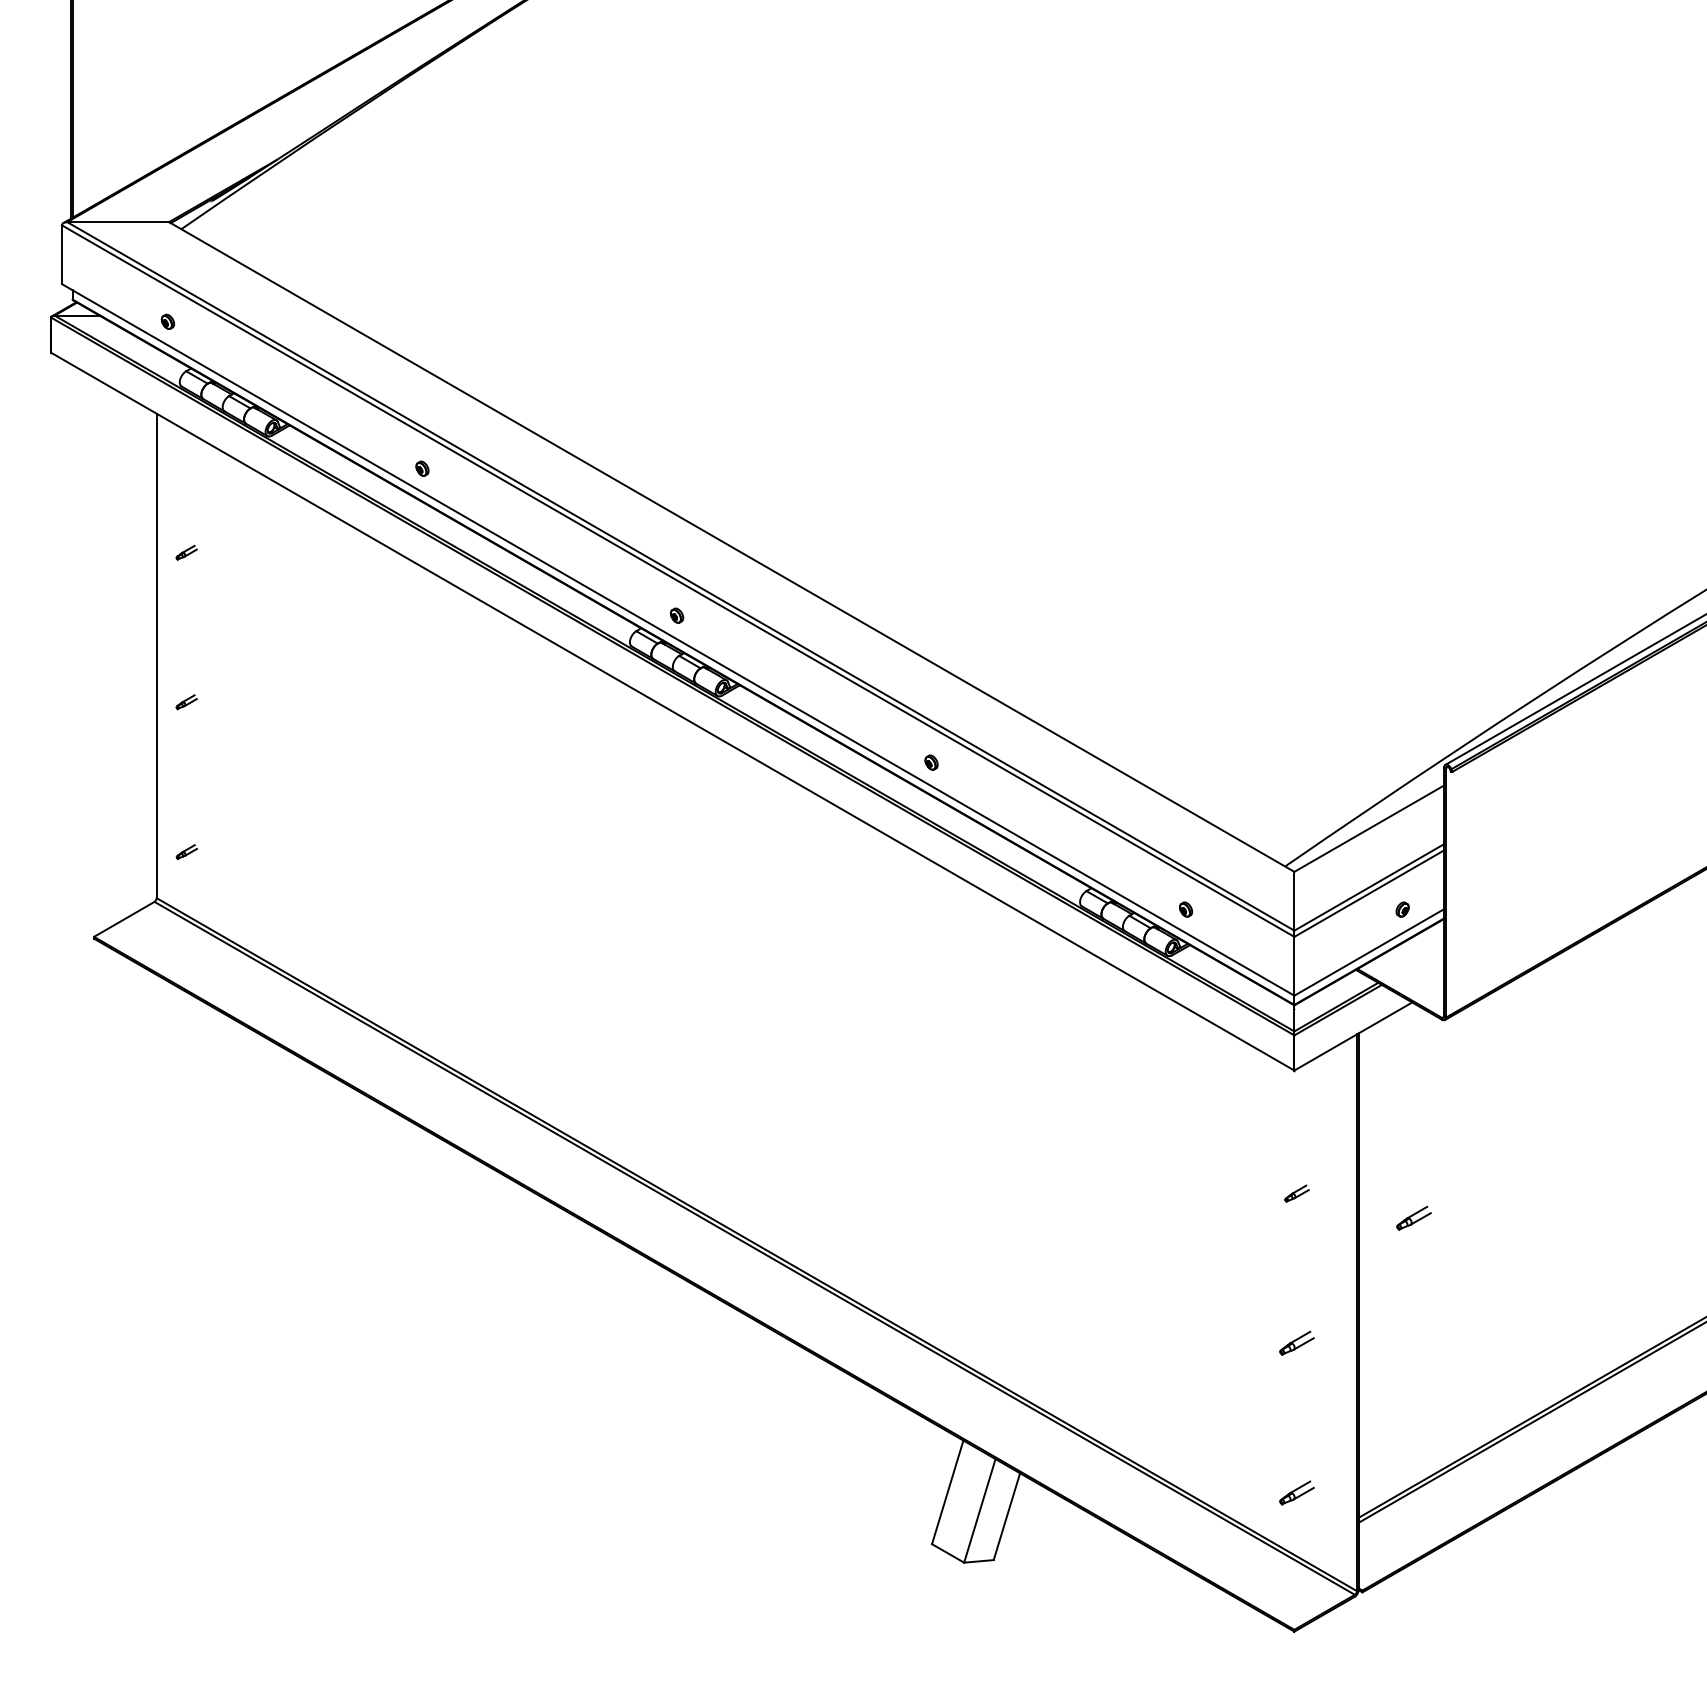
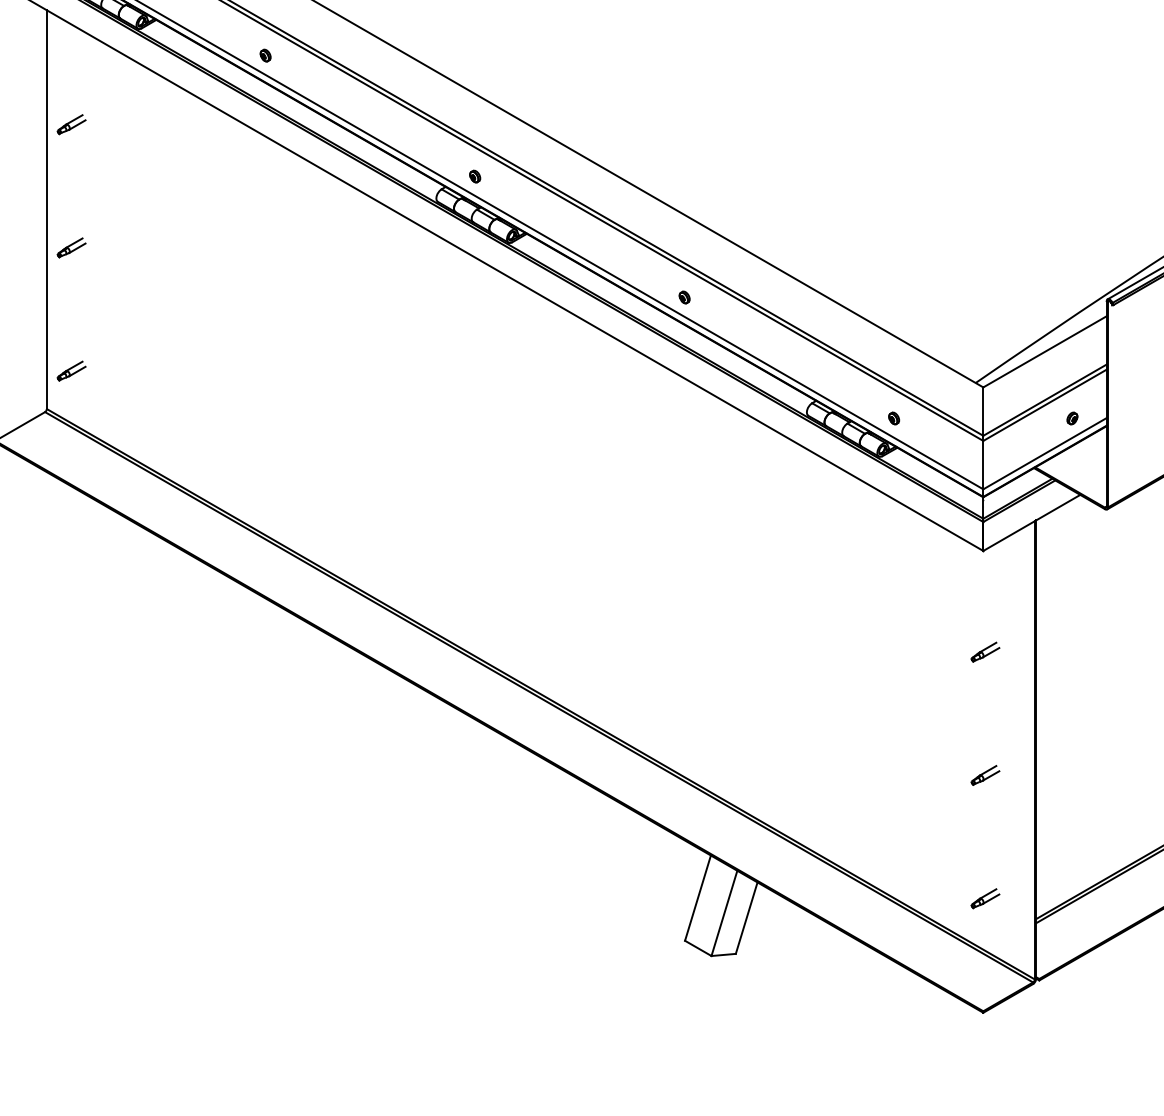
part: (186, 552) -> (71, 124), size x1.67
part: (186, 701) -> (71, 247), size x1.67
part: (186, 851) -> (71, 370), size x1.67
part: (1296, 1193) -> (985, 652), size x1.43
part: (1413, 1217) -> (1081, 671), removed

